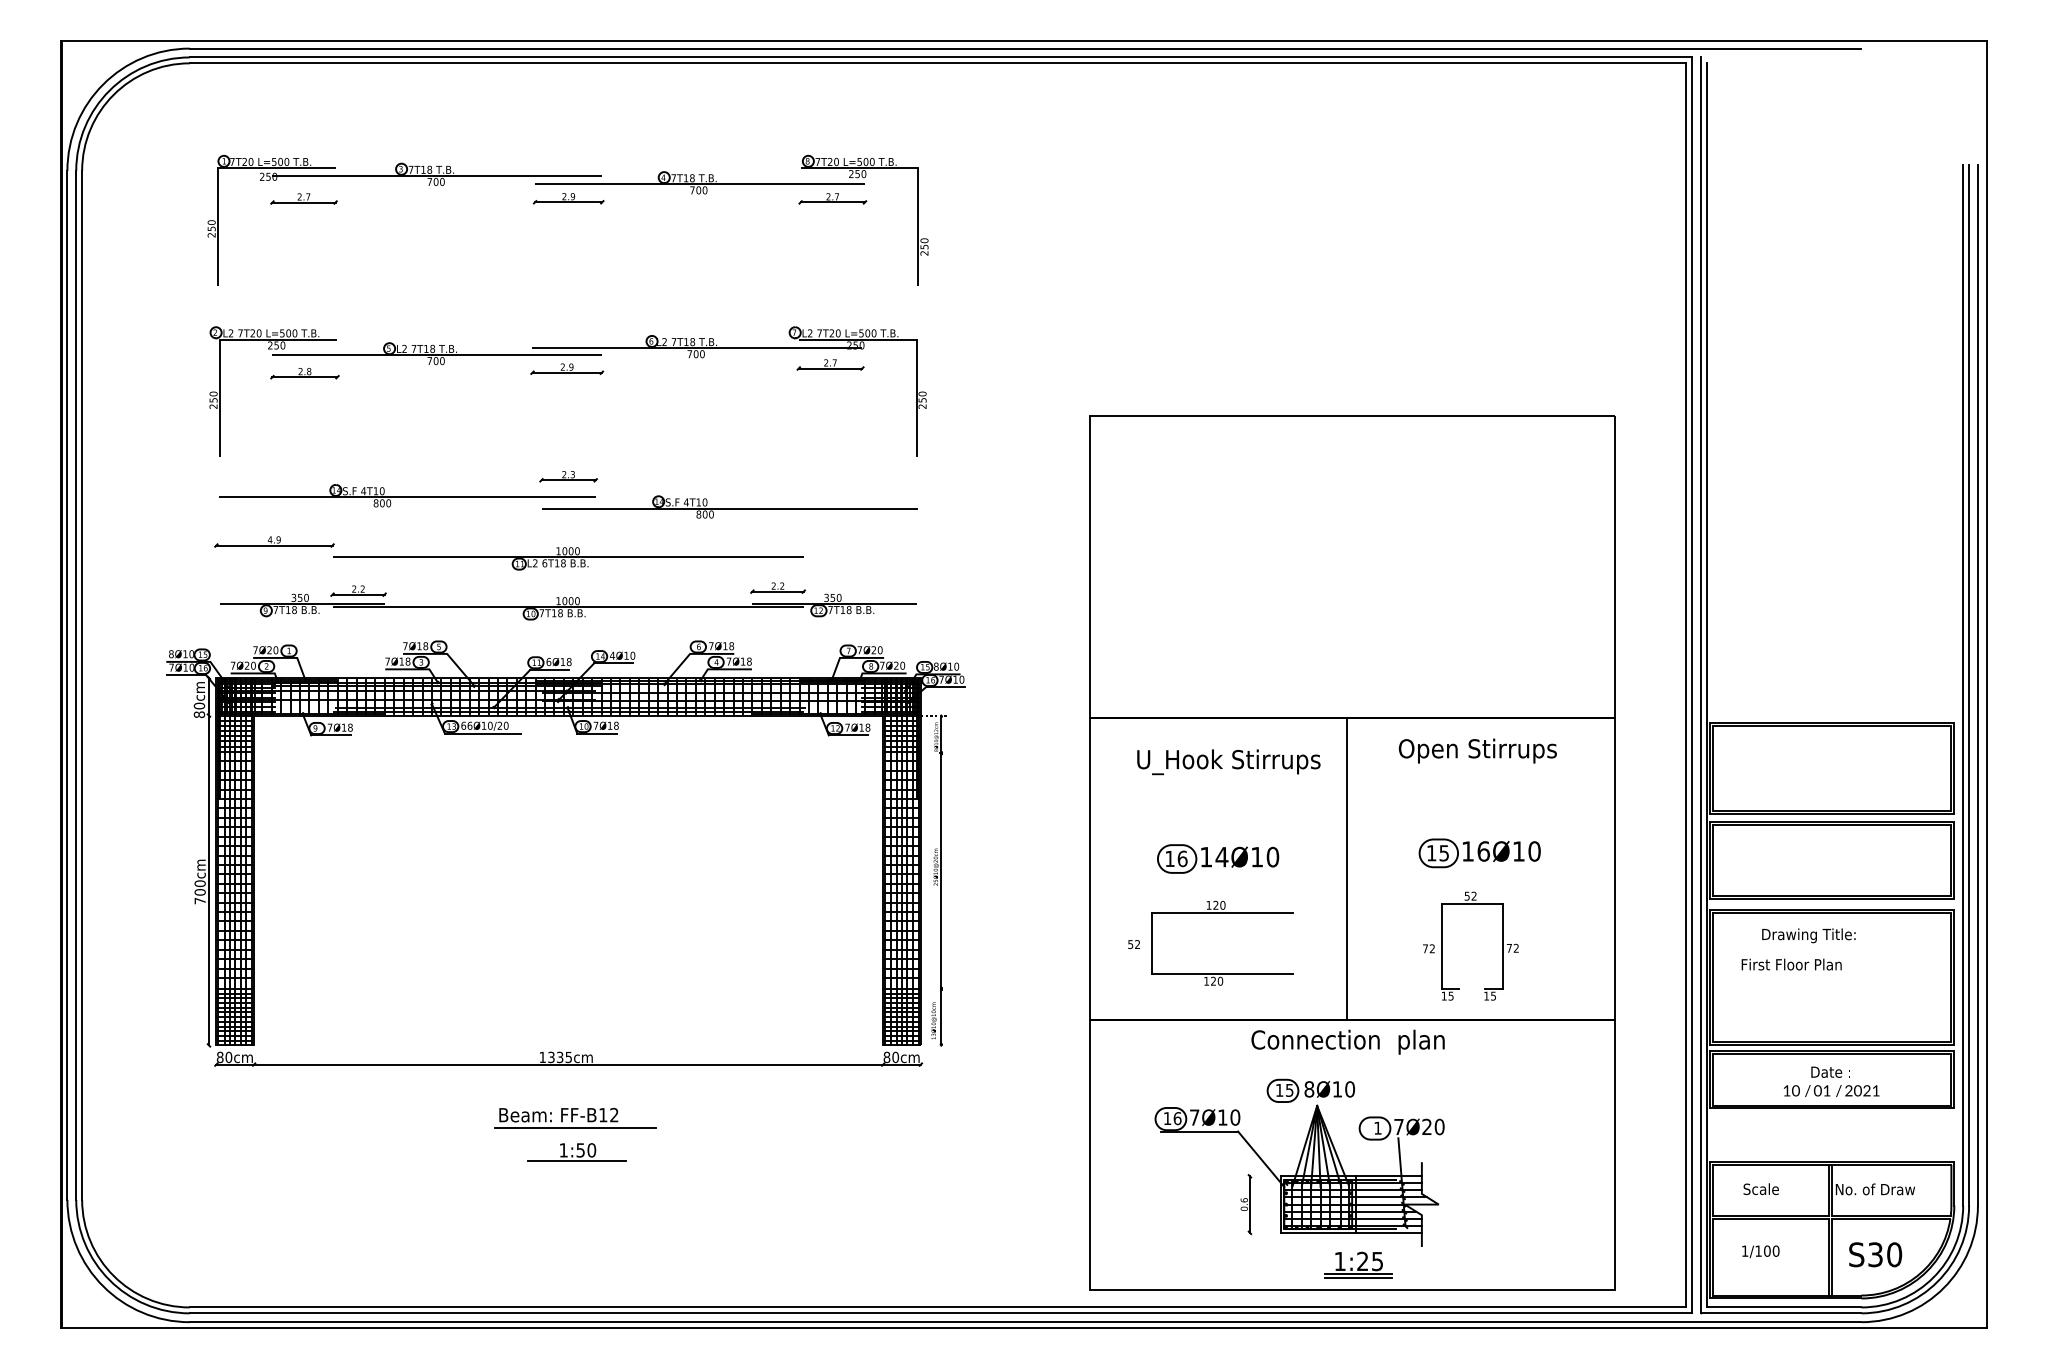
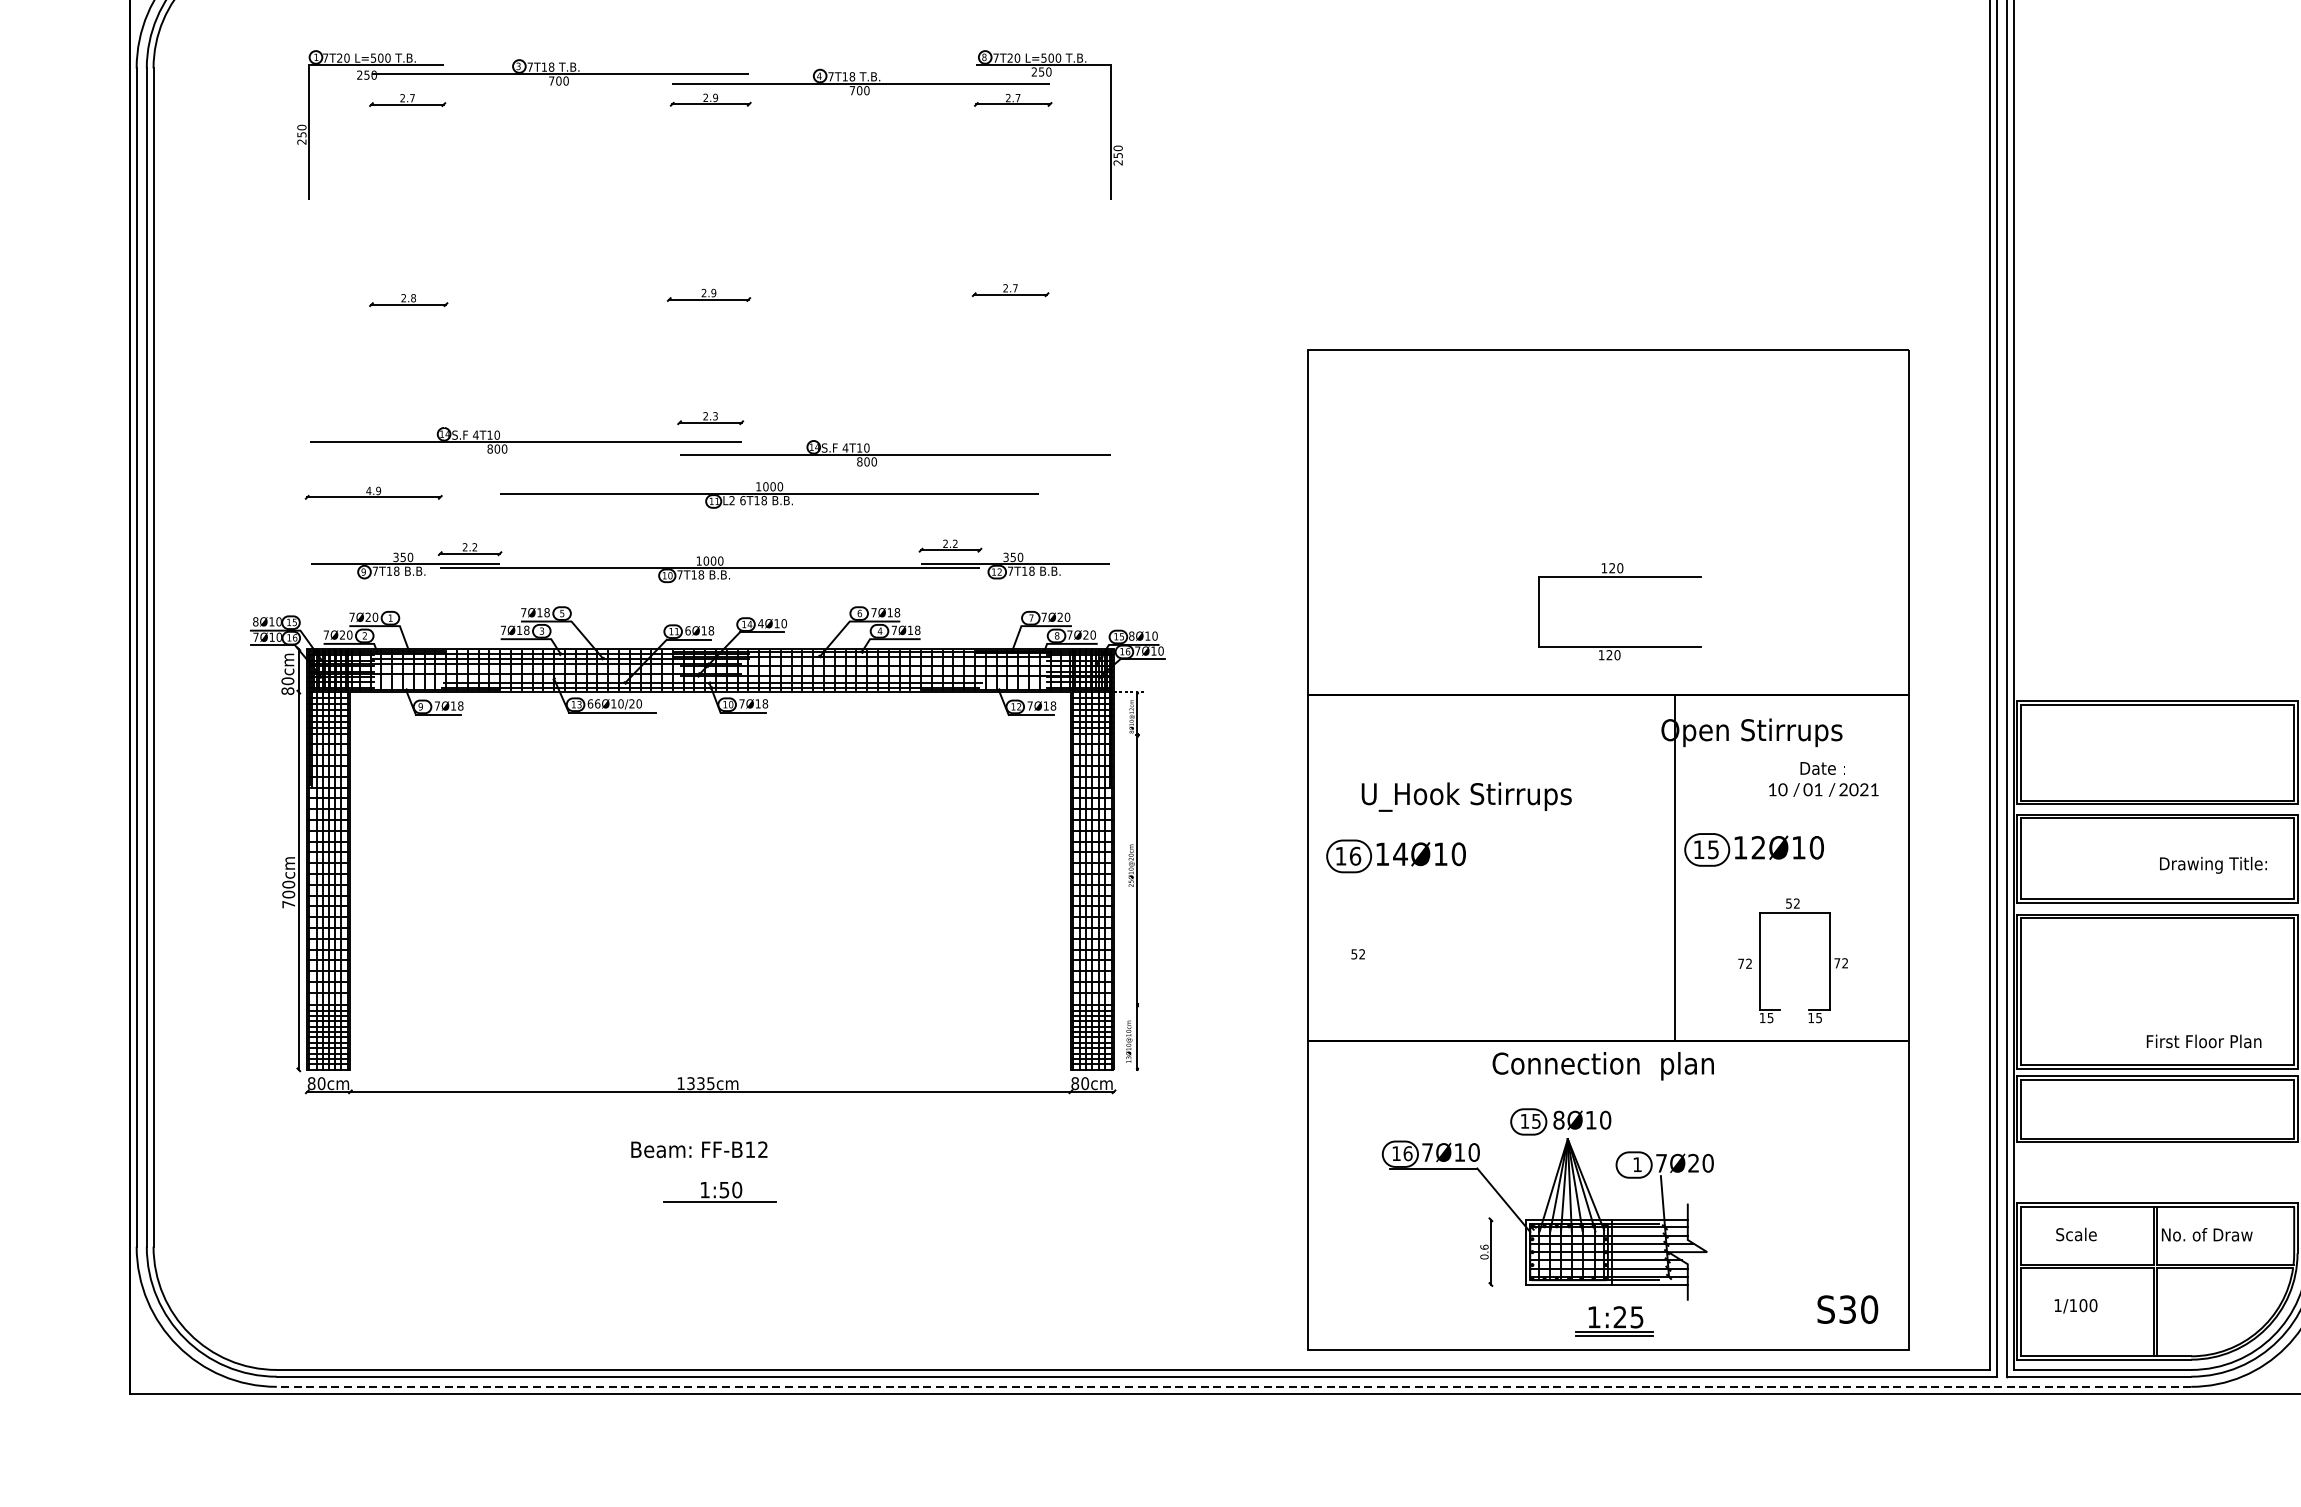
part: (567, 355) -> (709, 279), removed
part: (568, 558) -> (770, 495), moved
text: (1228, 762) -> (1466, 797), moved
text: (1483, 851) -> (1758, 847), 16Ø10 -> 12Ø10
part: (1218, 858) -> (1396, 855), moved
line: (1346, 869) -> (1674, 868), moved
part: (1222, 913) -> (1619, 577), moved
text: (1808, 935) -> (2213, 864), moved
part: (1442, 945) -> (1760, 960), moved
text: (1791, 964) -> (2203, 1041), moved
text: (1831, 1081) -> (1823, 779), moved
line: (574, 1127) -> (717, 1163), removed
text: (1875, 1254) -> (1847, 1309), moved
line: (1025, 1322) -> (1233, 1387), solid -> dashed

